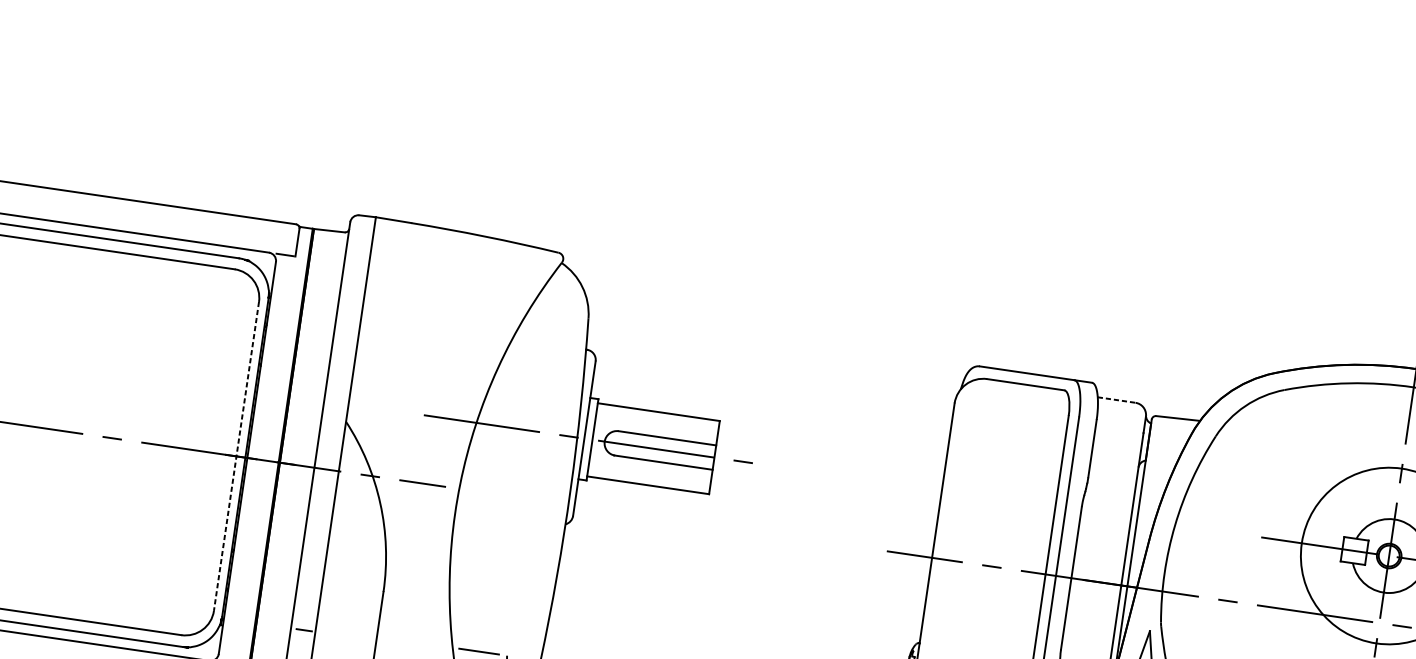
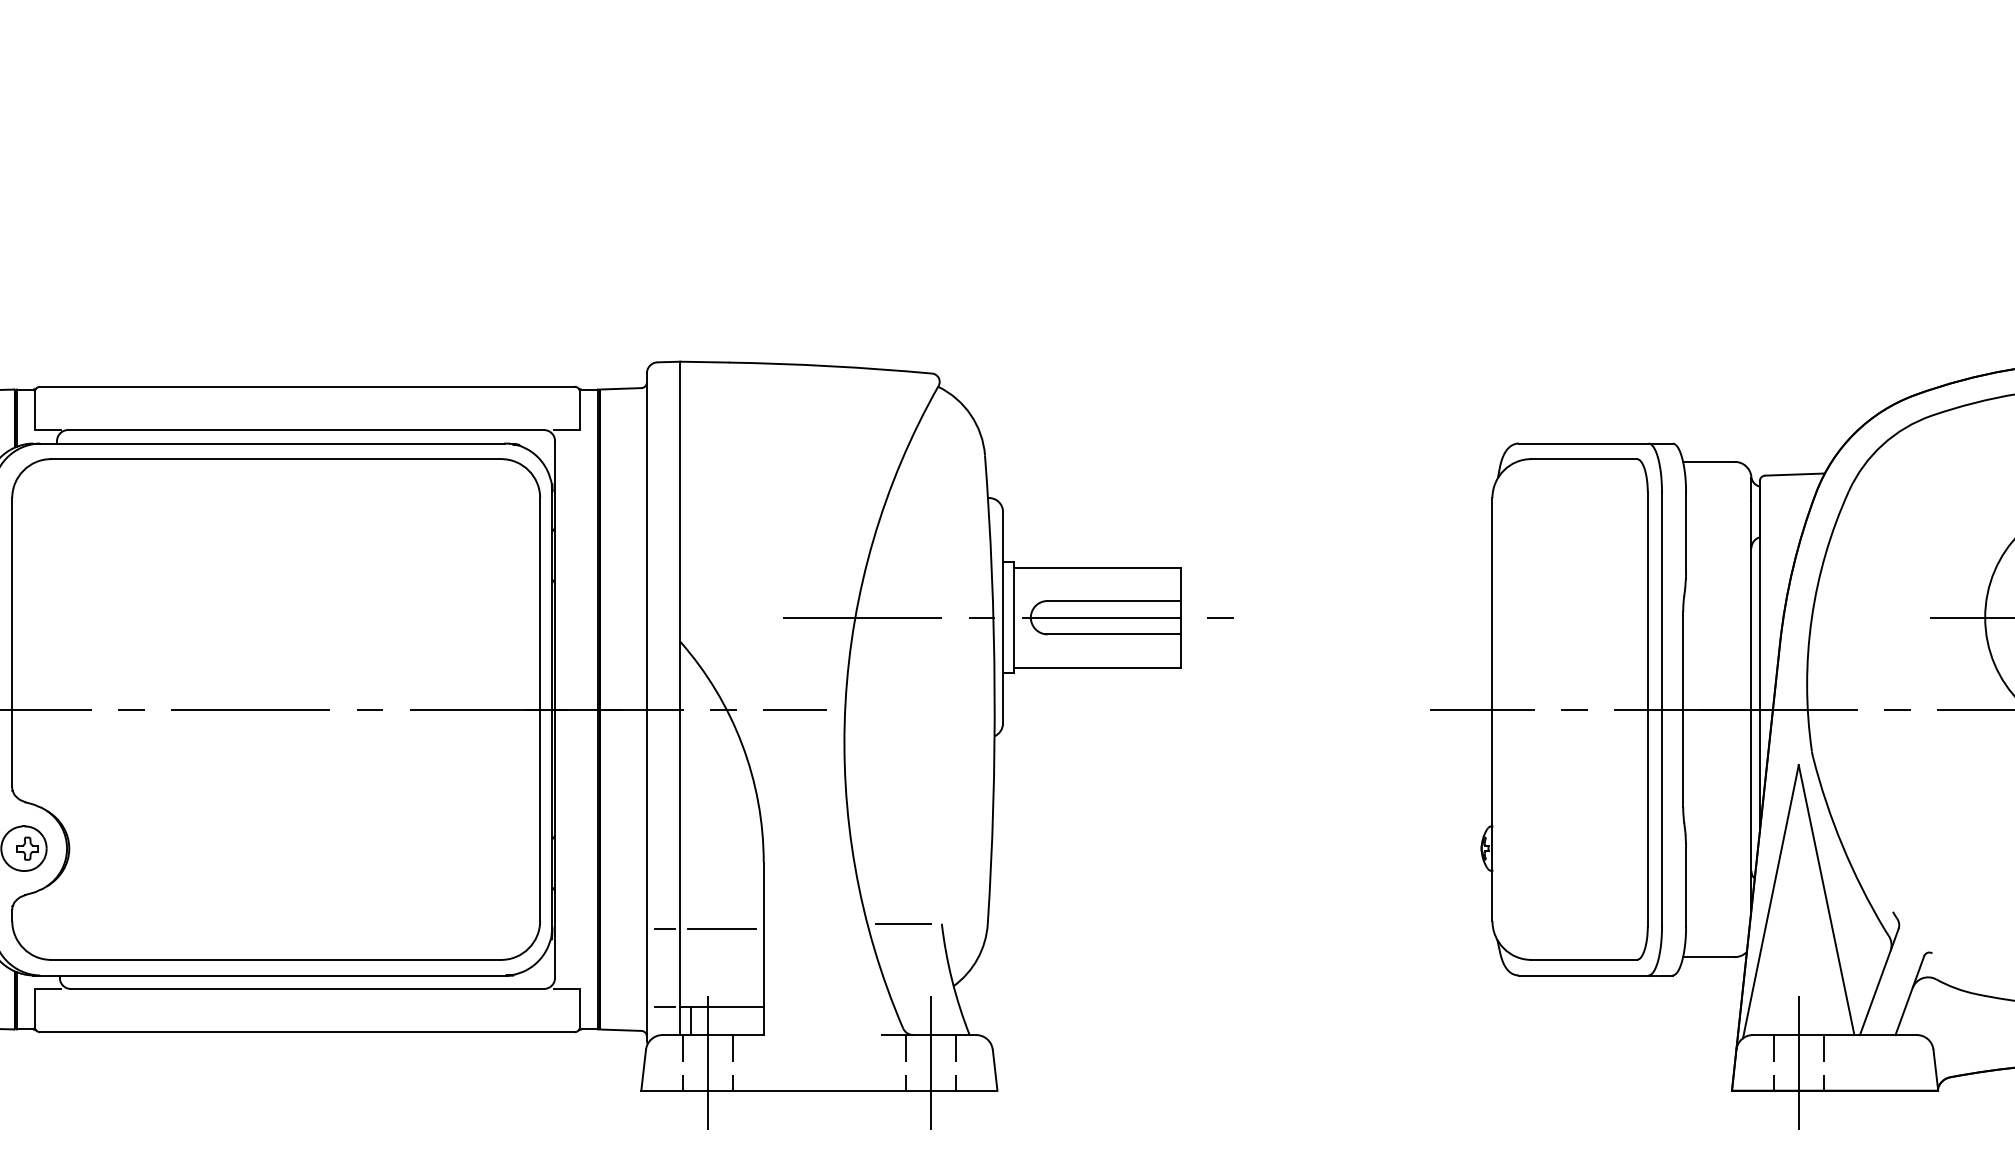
line: (1116, 399) -> (1708, 461), dashed -> solid
line: (236, 457) -> (540, 710), dashed -> solid
line: (345, 636) -> (721, 929), added

